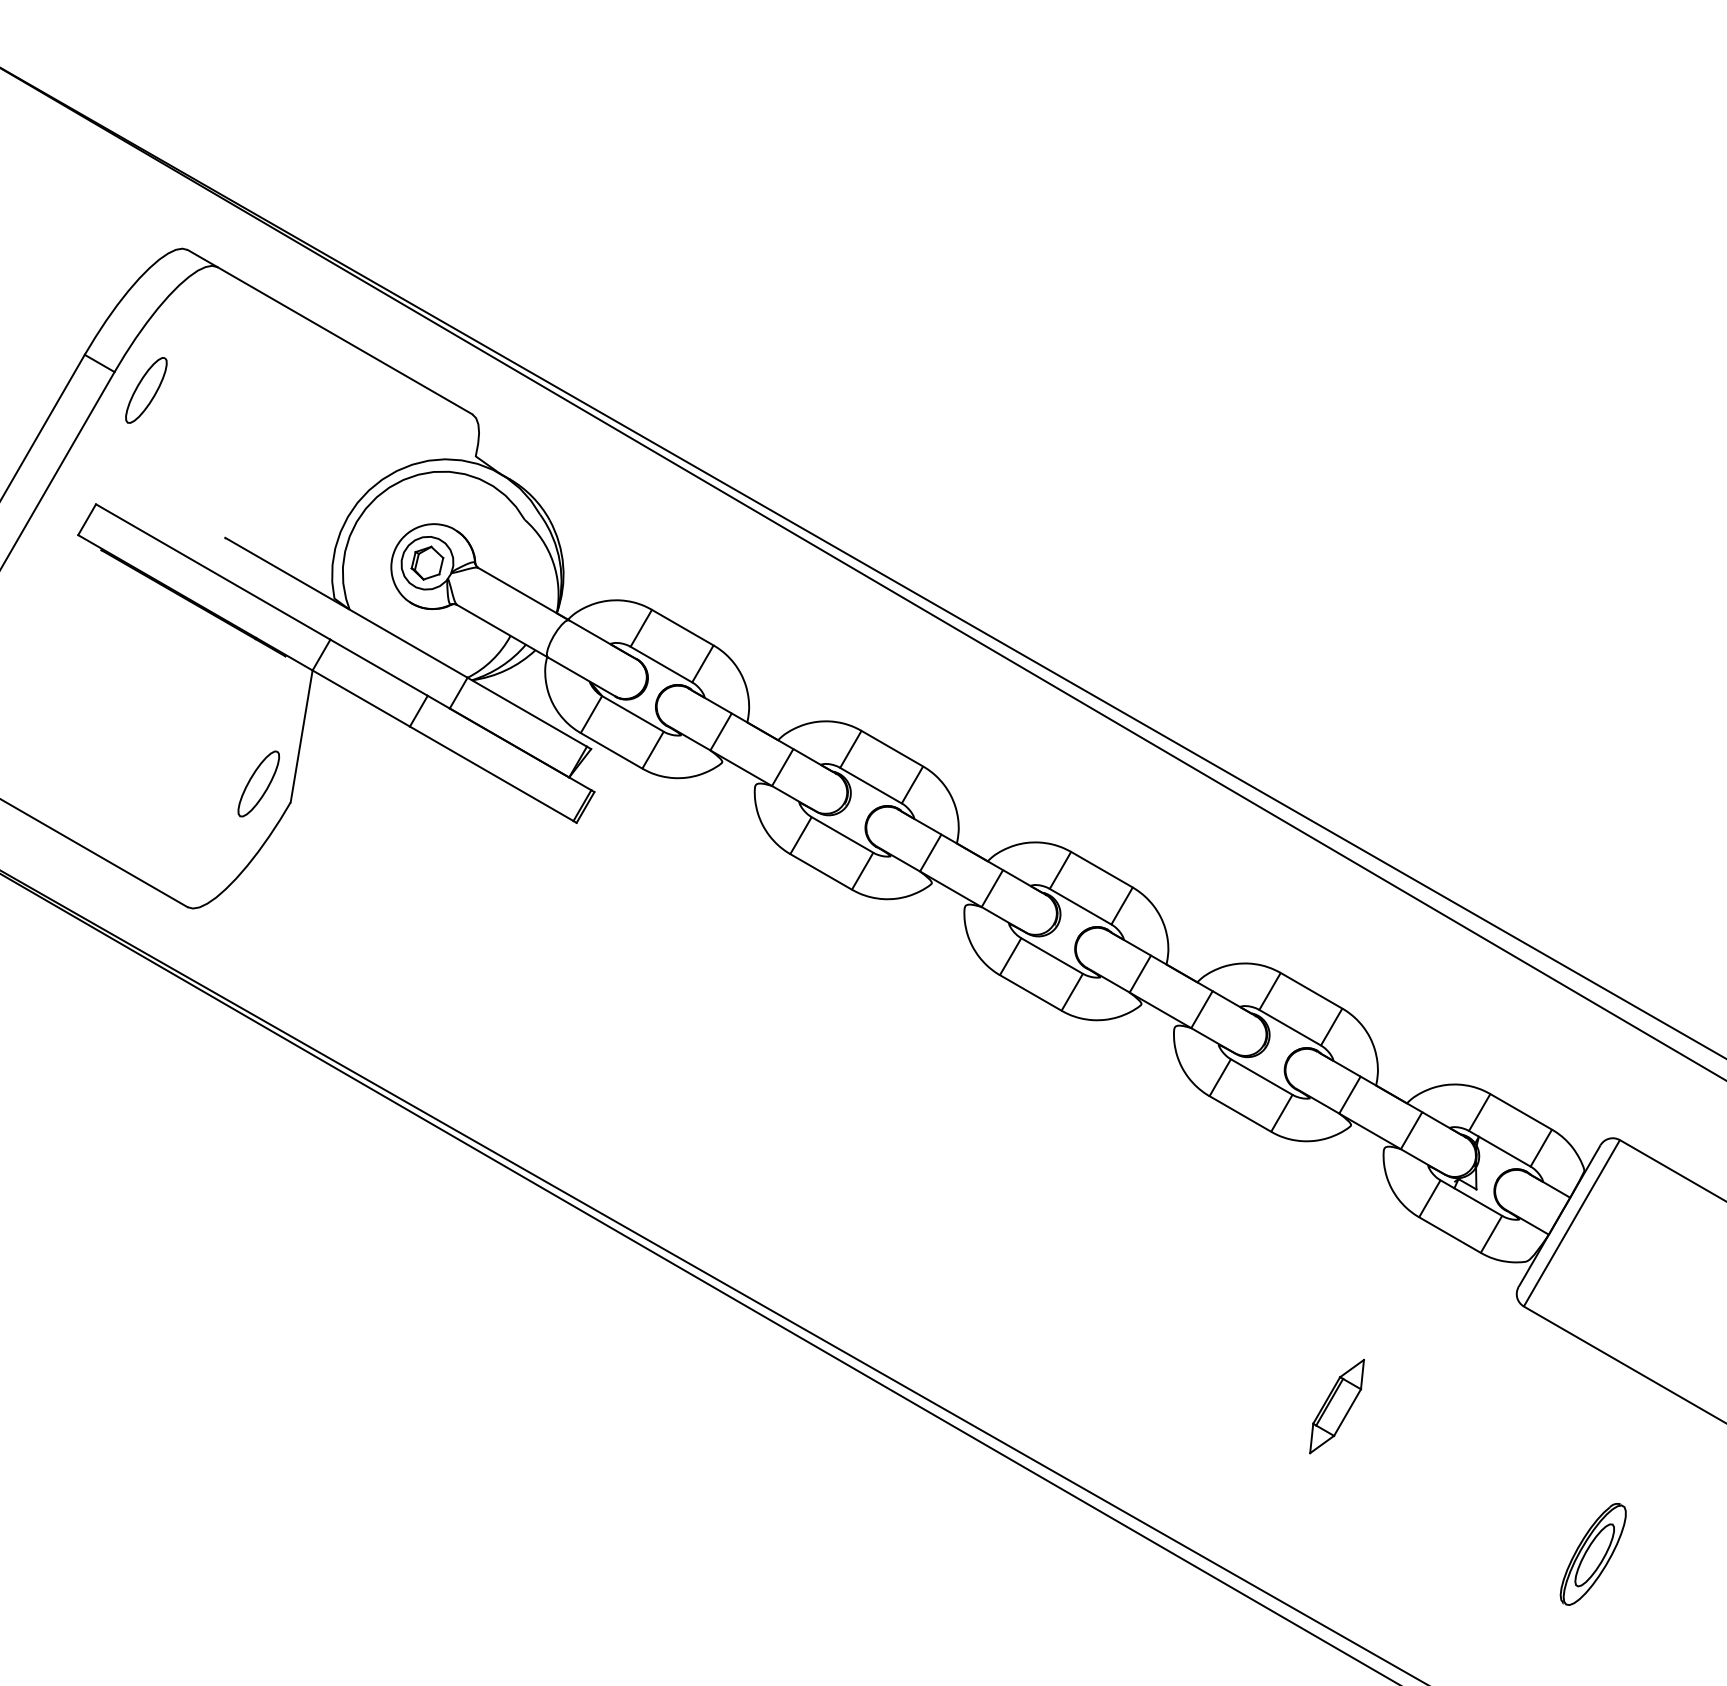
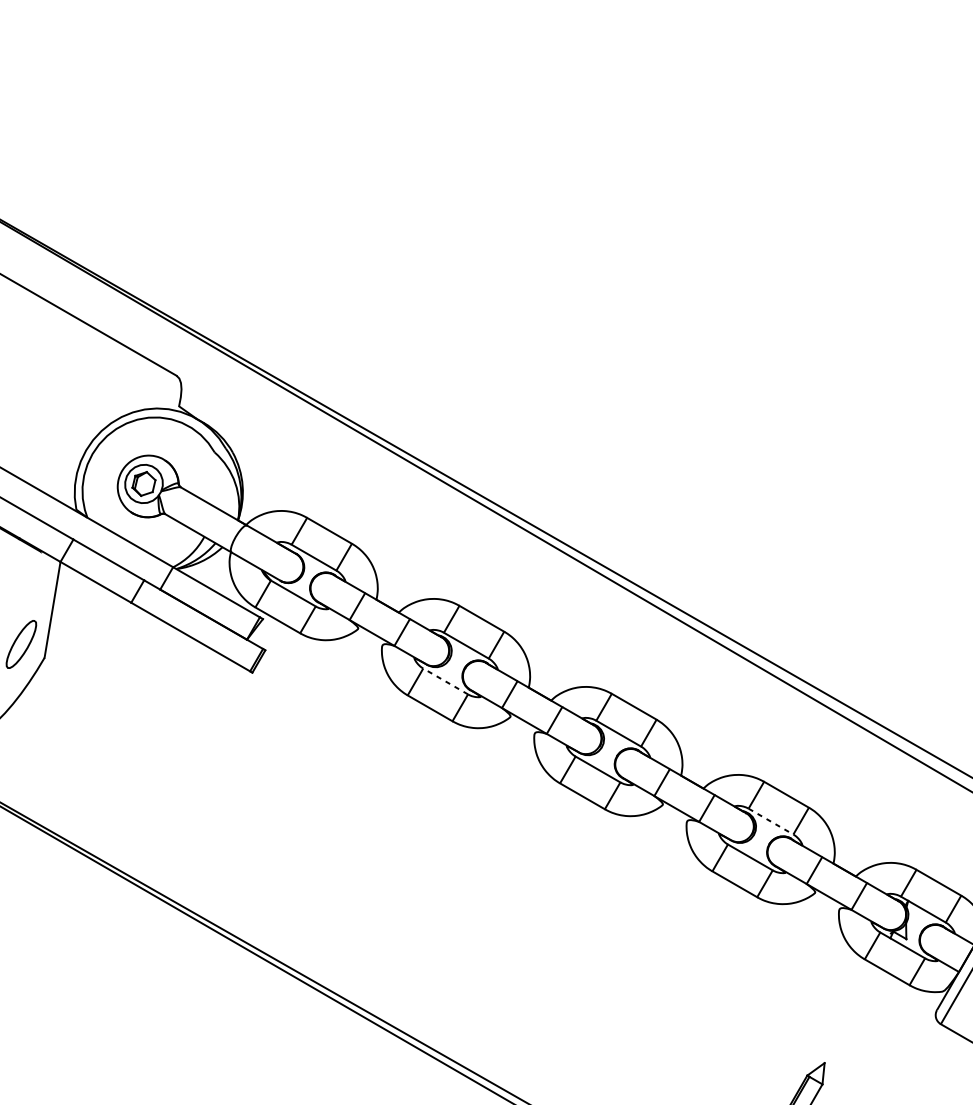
line: (842, 834) -> (445, 681), solid -> dashed
line: (1290, 1027) -> (771, 821), solid -> dashed

